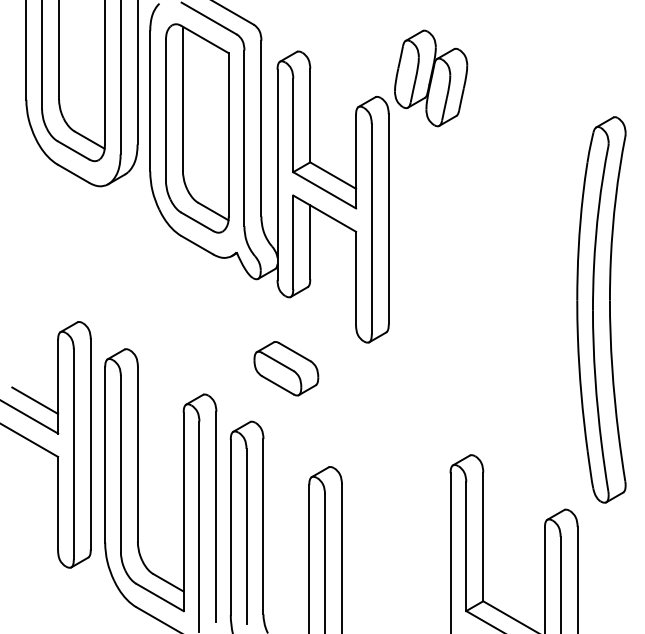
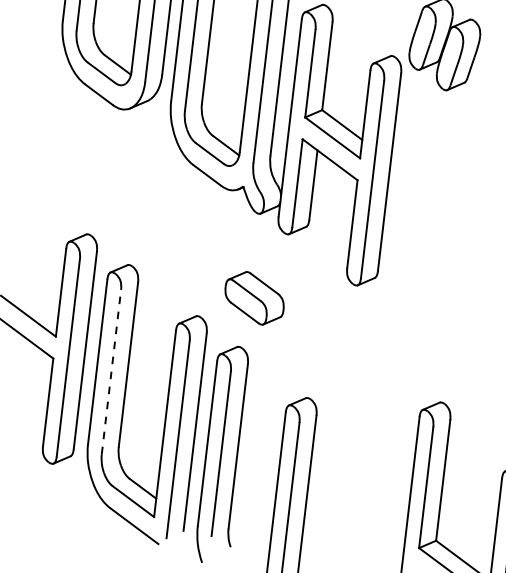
part: (286, 368) -> (254, 298), moved
line: (35, 400) -> (38, 303), removed
line: (120, 463) -> (111, 371), solid -> dashed

